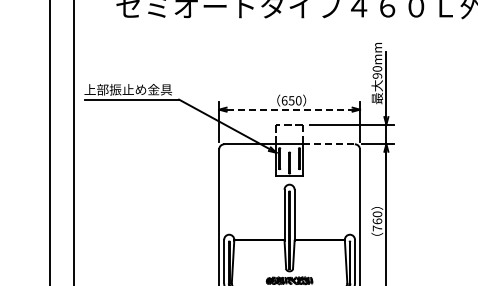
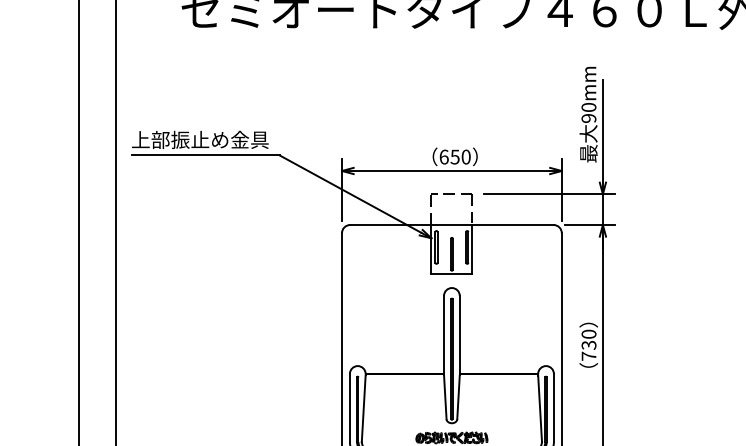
line: (289, 109) -> (451, 170), dashed -> solid
line: (329, 144) -> (514, 225), dashed -> solid
text: (377, 221) -> (589, 345), 760 -> 730

